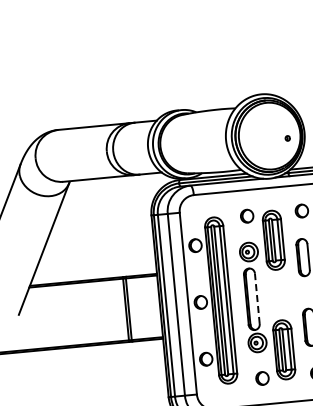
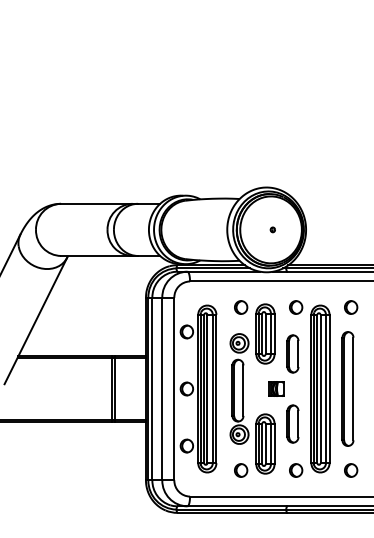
part: (287, 138) -> (272, 229), moved
part: (290, 293) -> (276, 388), added
line: (257, 298) -> (243, 390), dashed -> solid

